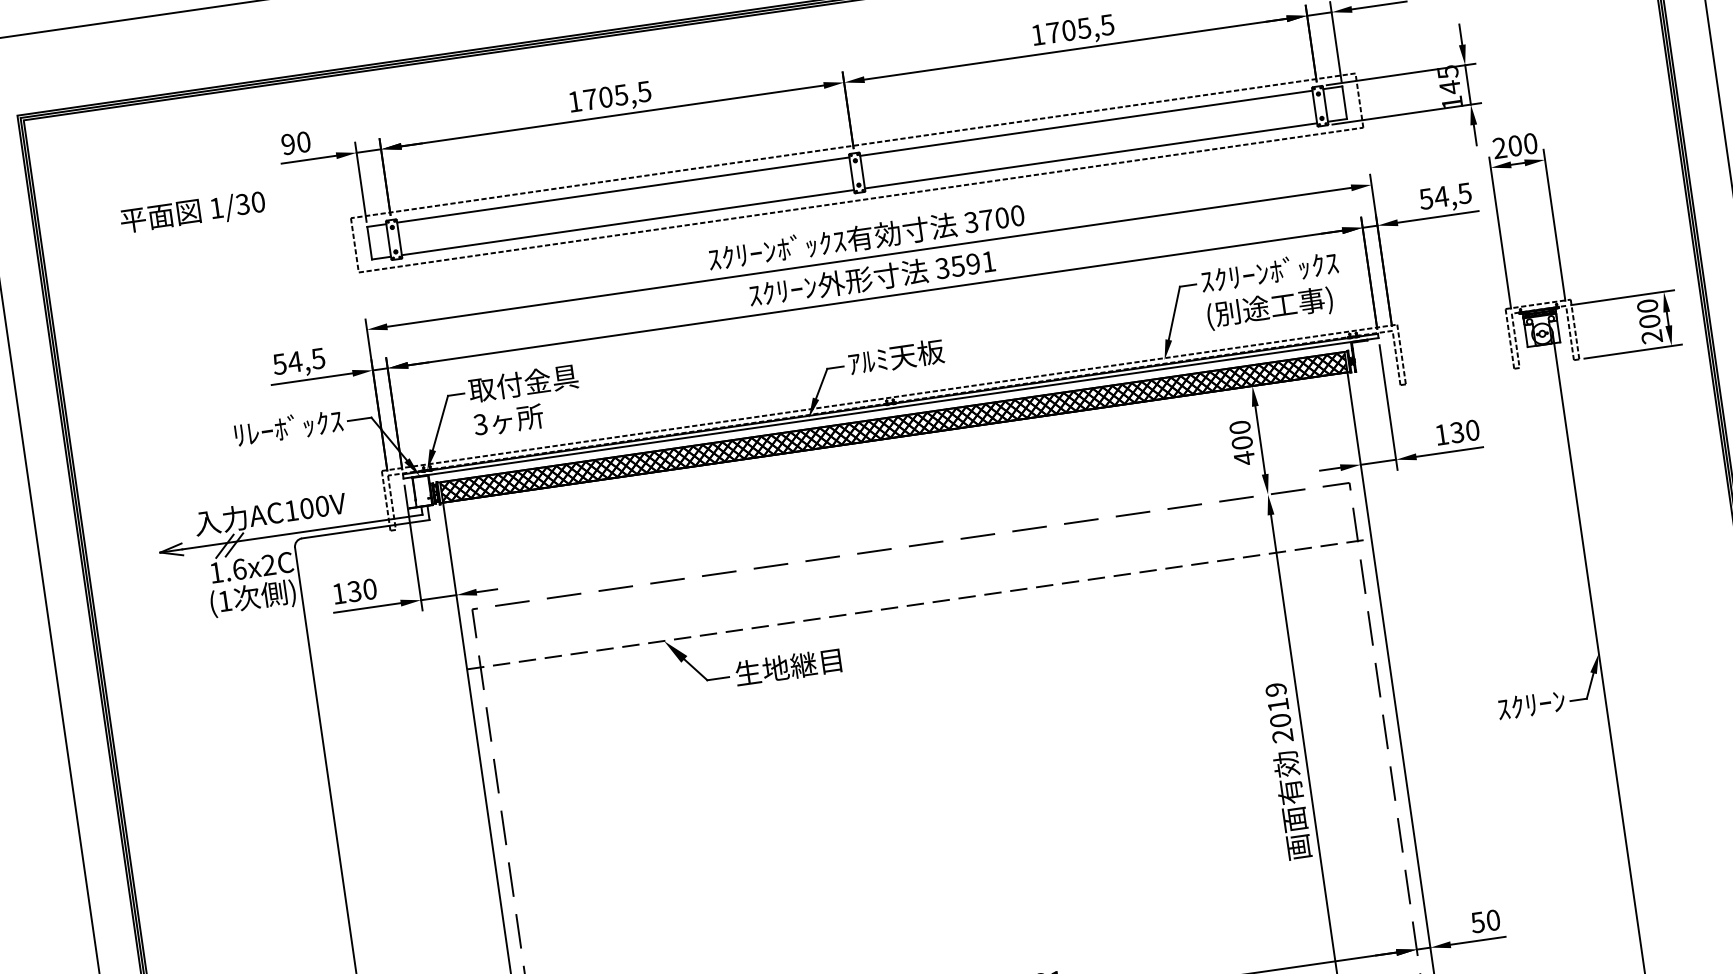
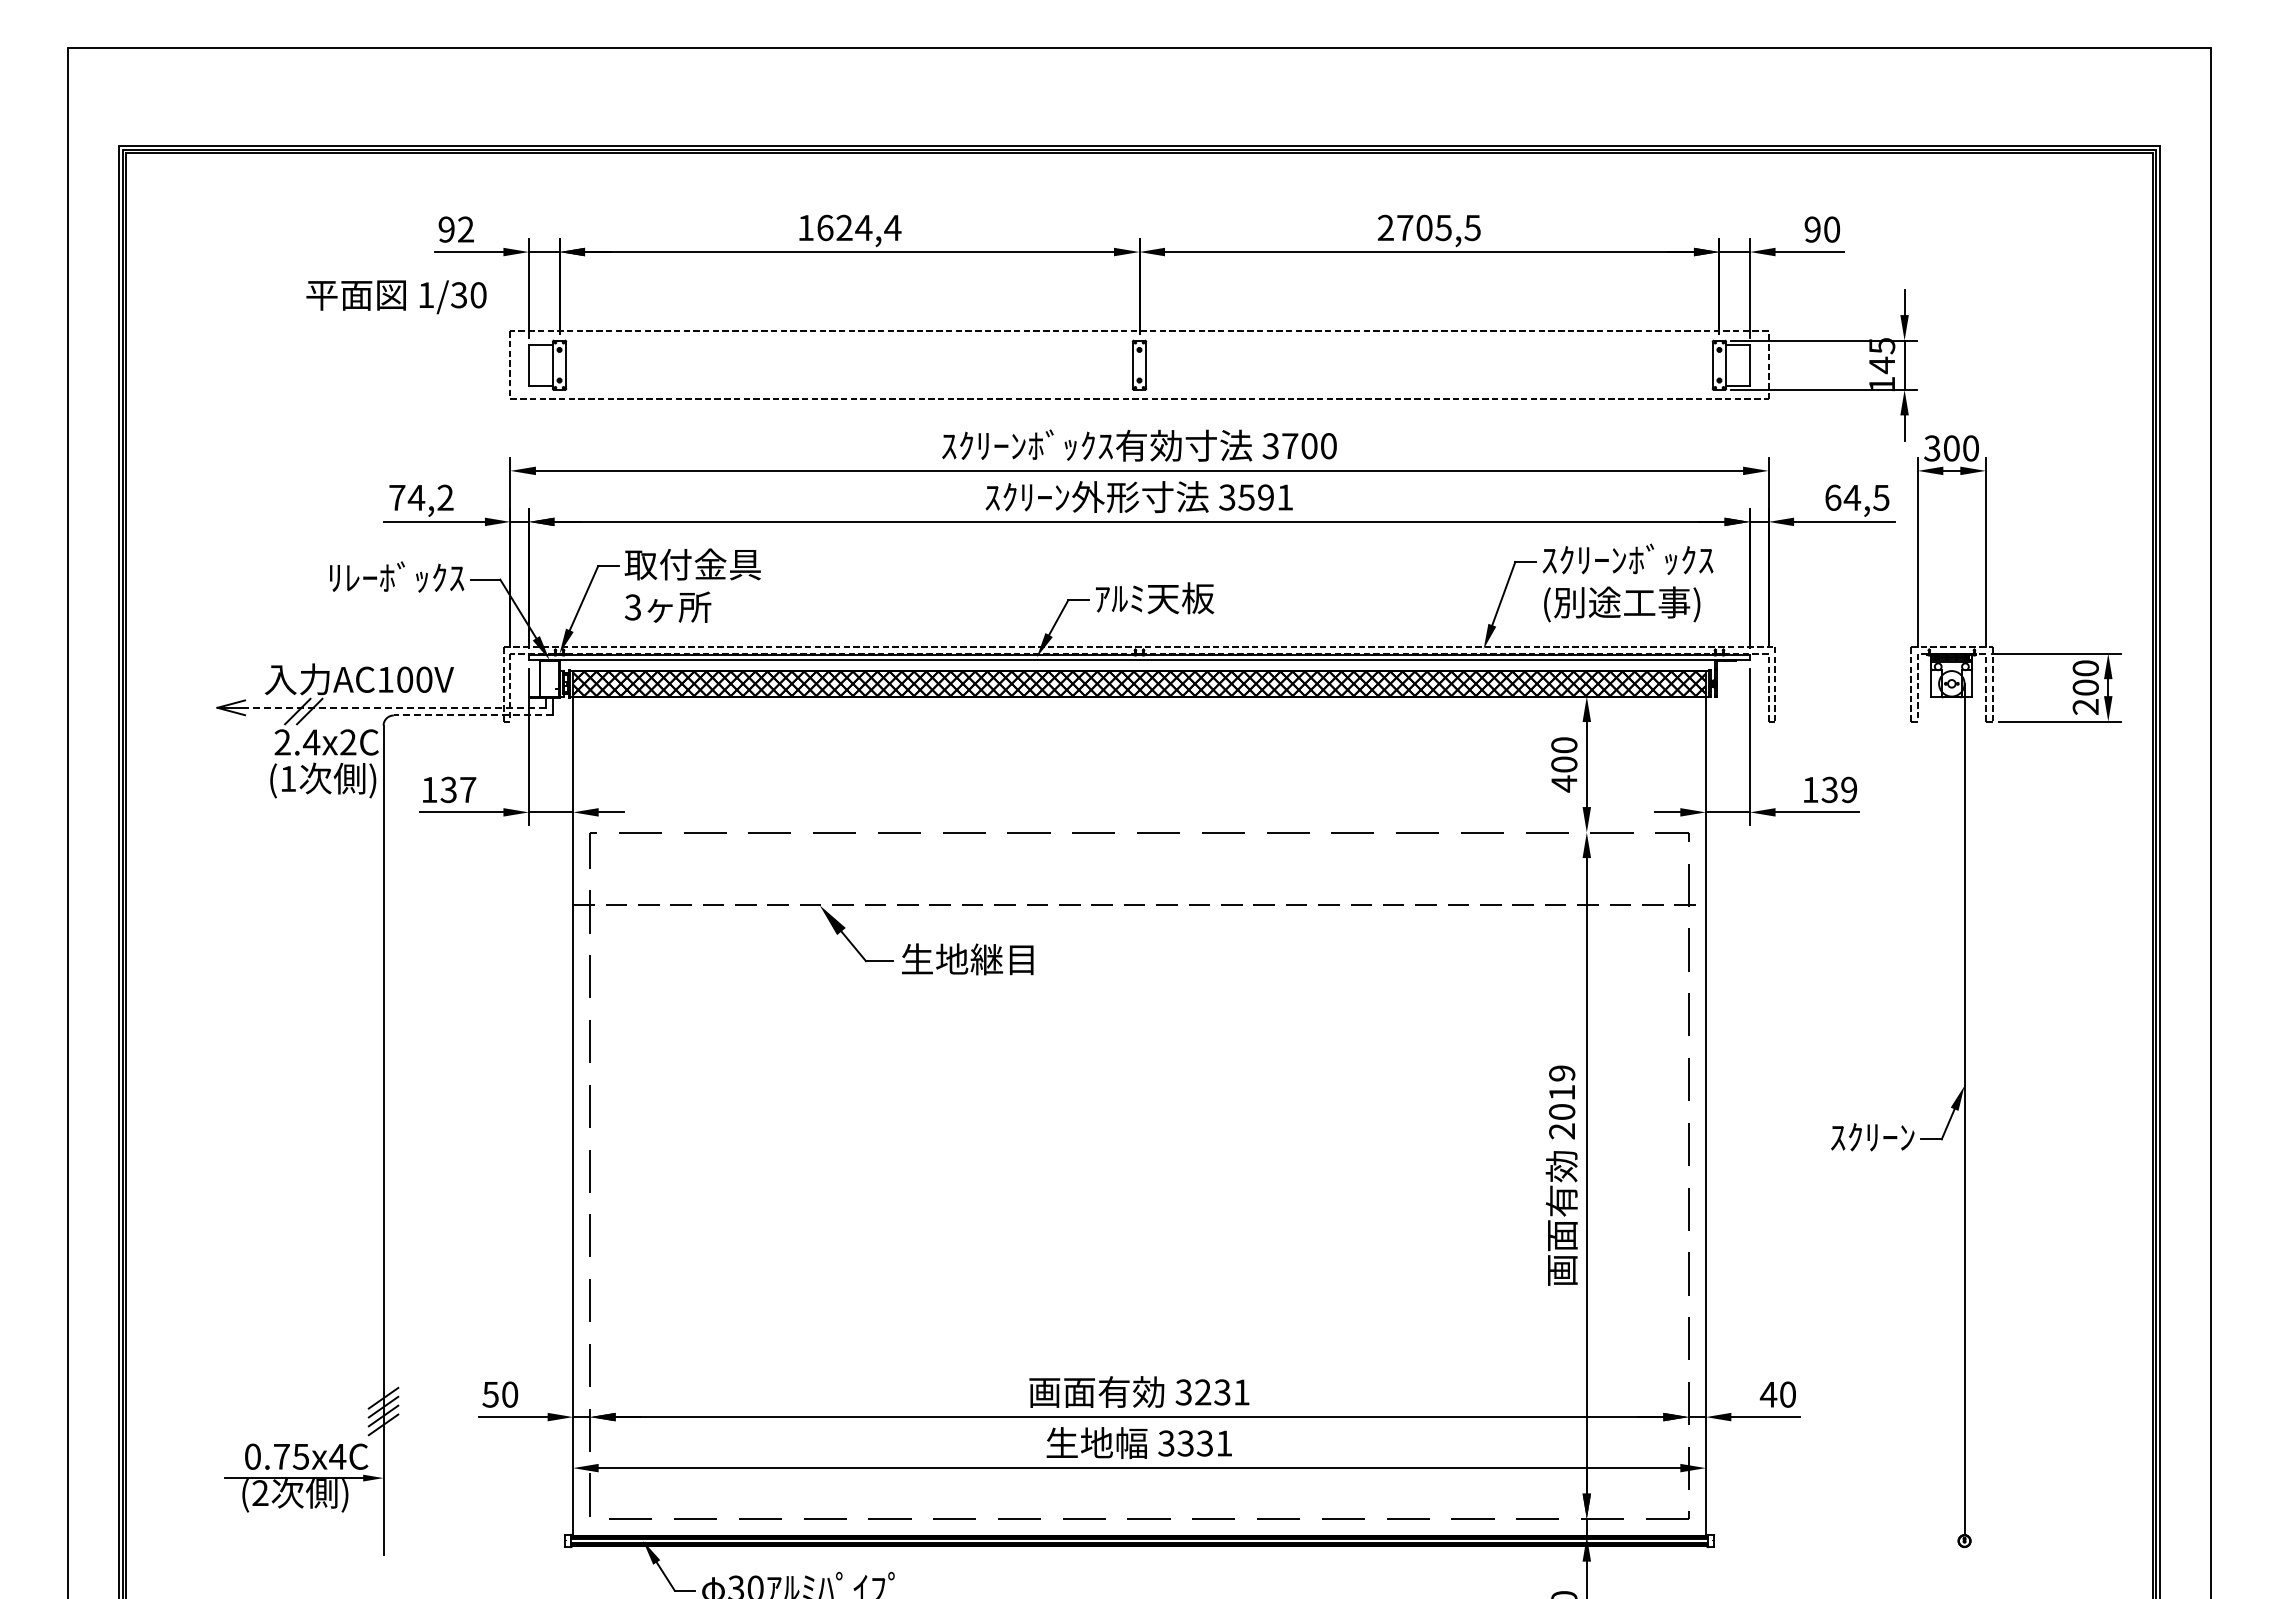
text: (1037, 34) -> (1385, 227), 1705,5 -> 2705,5
text: (617, 95) -> (859, 227), 1705,5 -> 1624,4
line: (1086, 123) -> (1429, 344), removed
text: (303, 142) -> (465, 229), 90 -> 92
text: (1499, 148) -> (1932, 448), 200 -> 300
line: (1091, 155) -> (1429, 385), removed
line: (623, 189) -> (849, 344), removed
text: (1425, 198) -> (1832, 497), 54,5 -> 64,5
text: (193, 213) -> (396, 297), moved
line: (627, 222) -> (849, 385), removed
text: (299, 361) -> (421, 497), 54,5 -> 74,2
text: (1472, 430) -> (1849, 789), 130 -> 139
line: (365, 529) -> (473, 715), solid -> dashed
line: (301, 531) -> (394, 707), solid -> dashed
text: (228, 571) -> (297, 742), 1.6x2C -> 2.4x2C
text: (370, 588) -> (468, 789), 130 -> 137
text: (1477, 922) -> (1768, 1394), 50 -> 40

